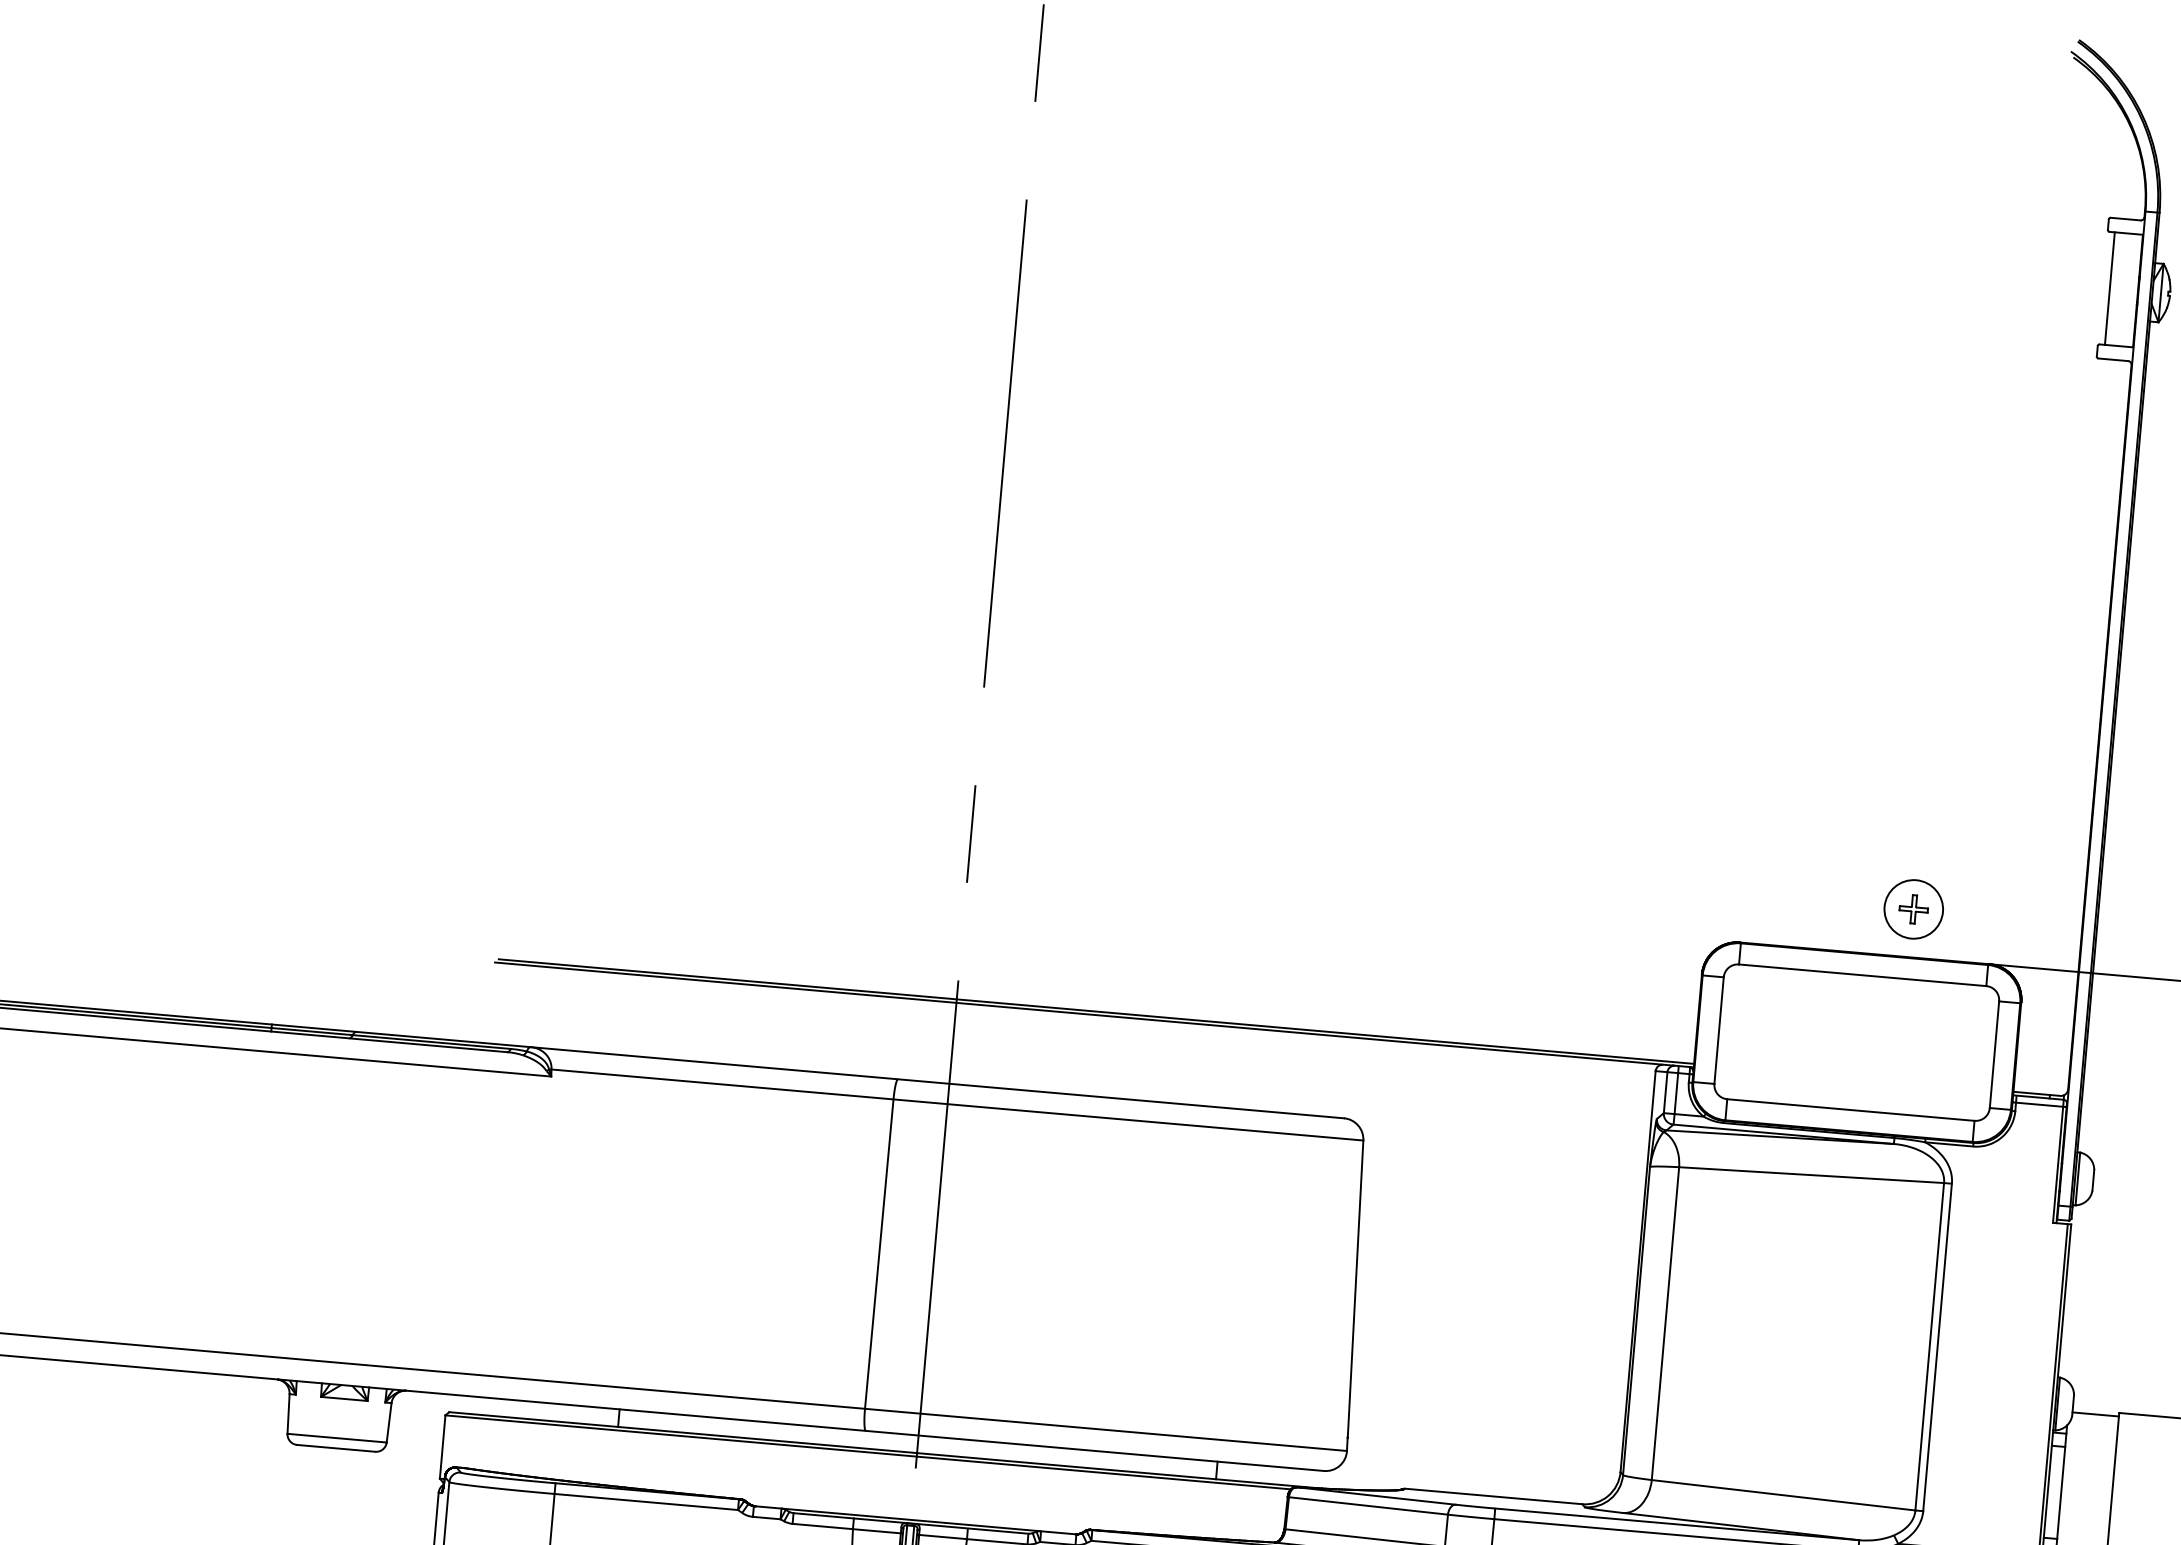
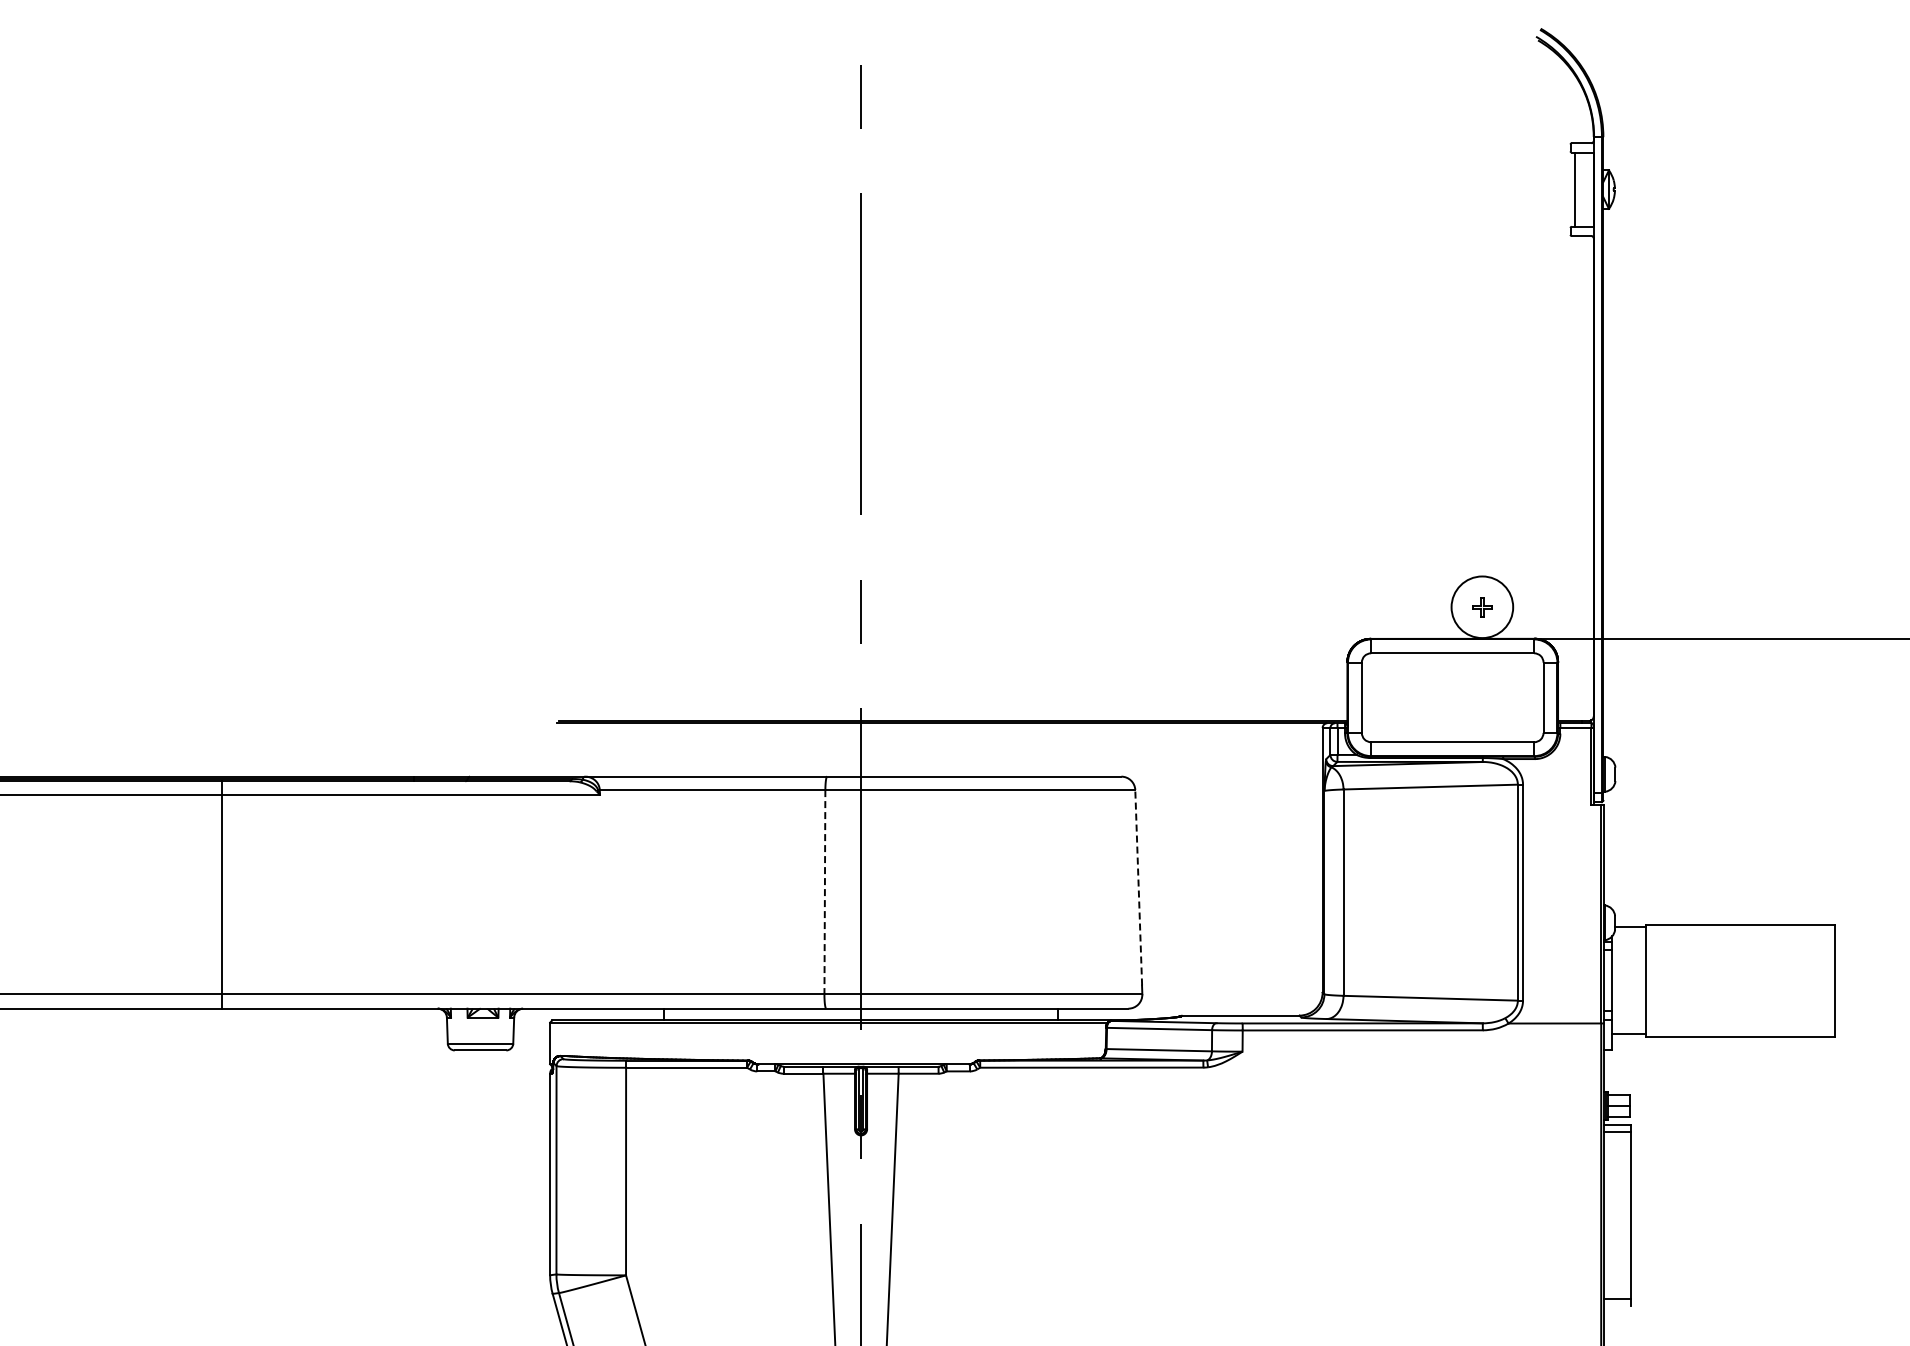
circle: (1913, 909) -> (1482, 607), size x1.6
line: (878, 1254) -> (824, 892), solid -> dashed
line: (1355, 1288) -> (1138, 887), solid -> dashed

